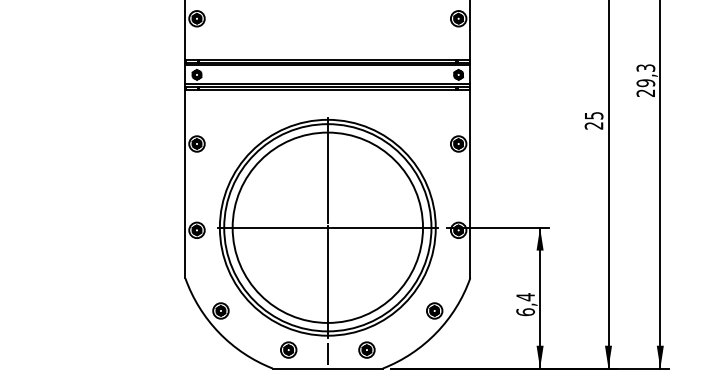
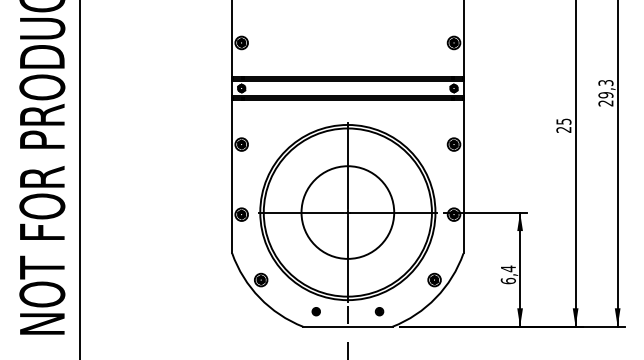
circle: (327, 227) -> (347, 212), size x0.6
part: (289, 349) -> (316, 311), size x0.6
part: (366, 349) -> (379, 311), size x0.6

